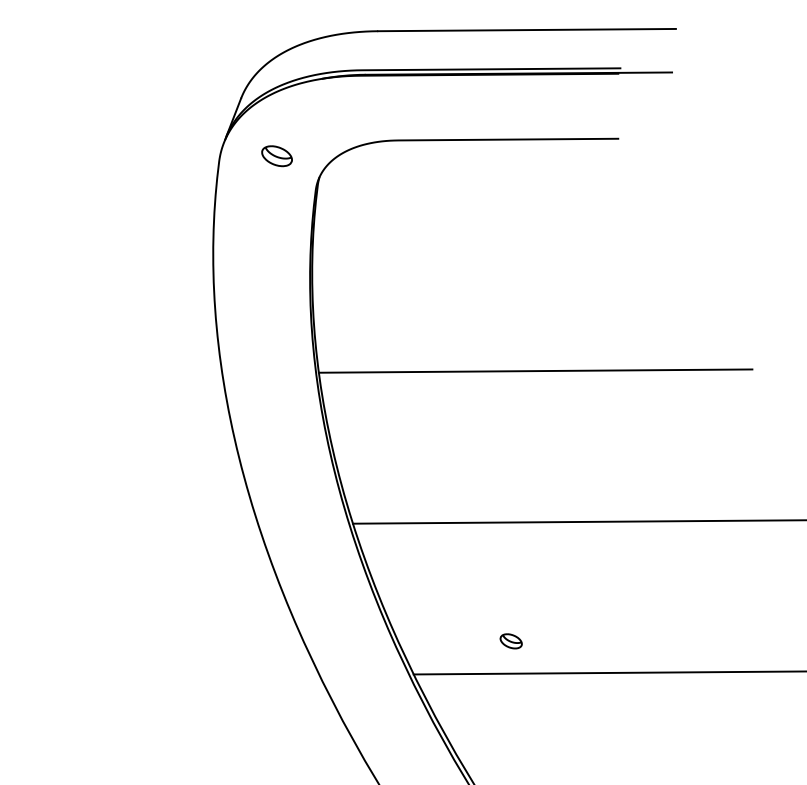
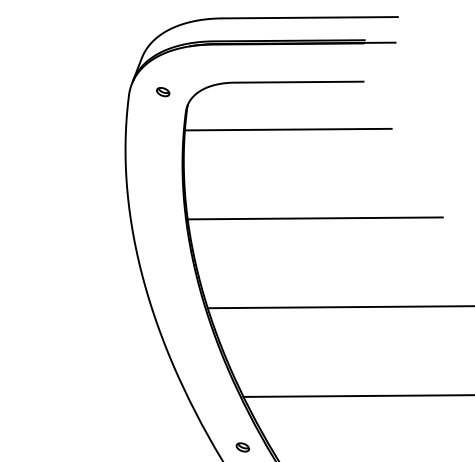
part: (277, 157) -> (163, 92), size x0.71
line: (488, 220) -> (287, 129), added
part: (510, 641) -> (242, 447), moved

